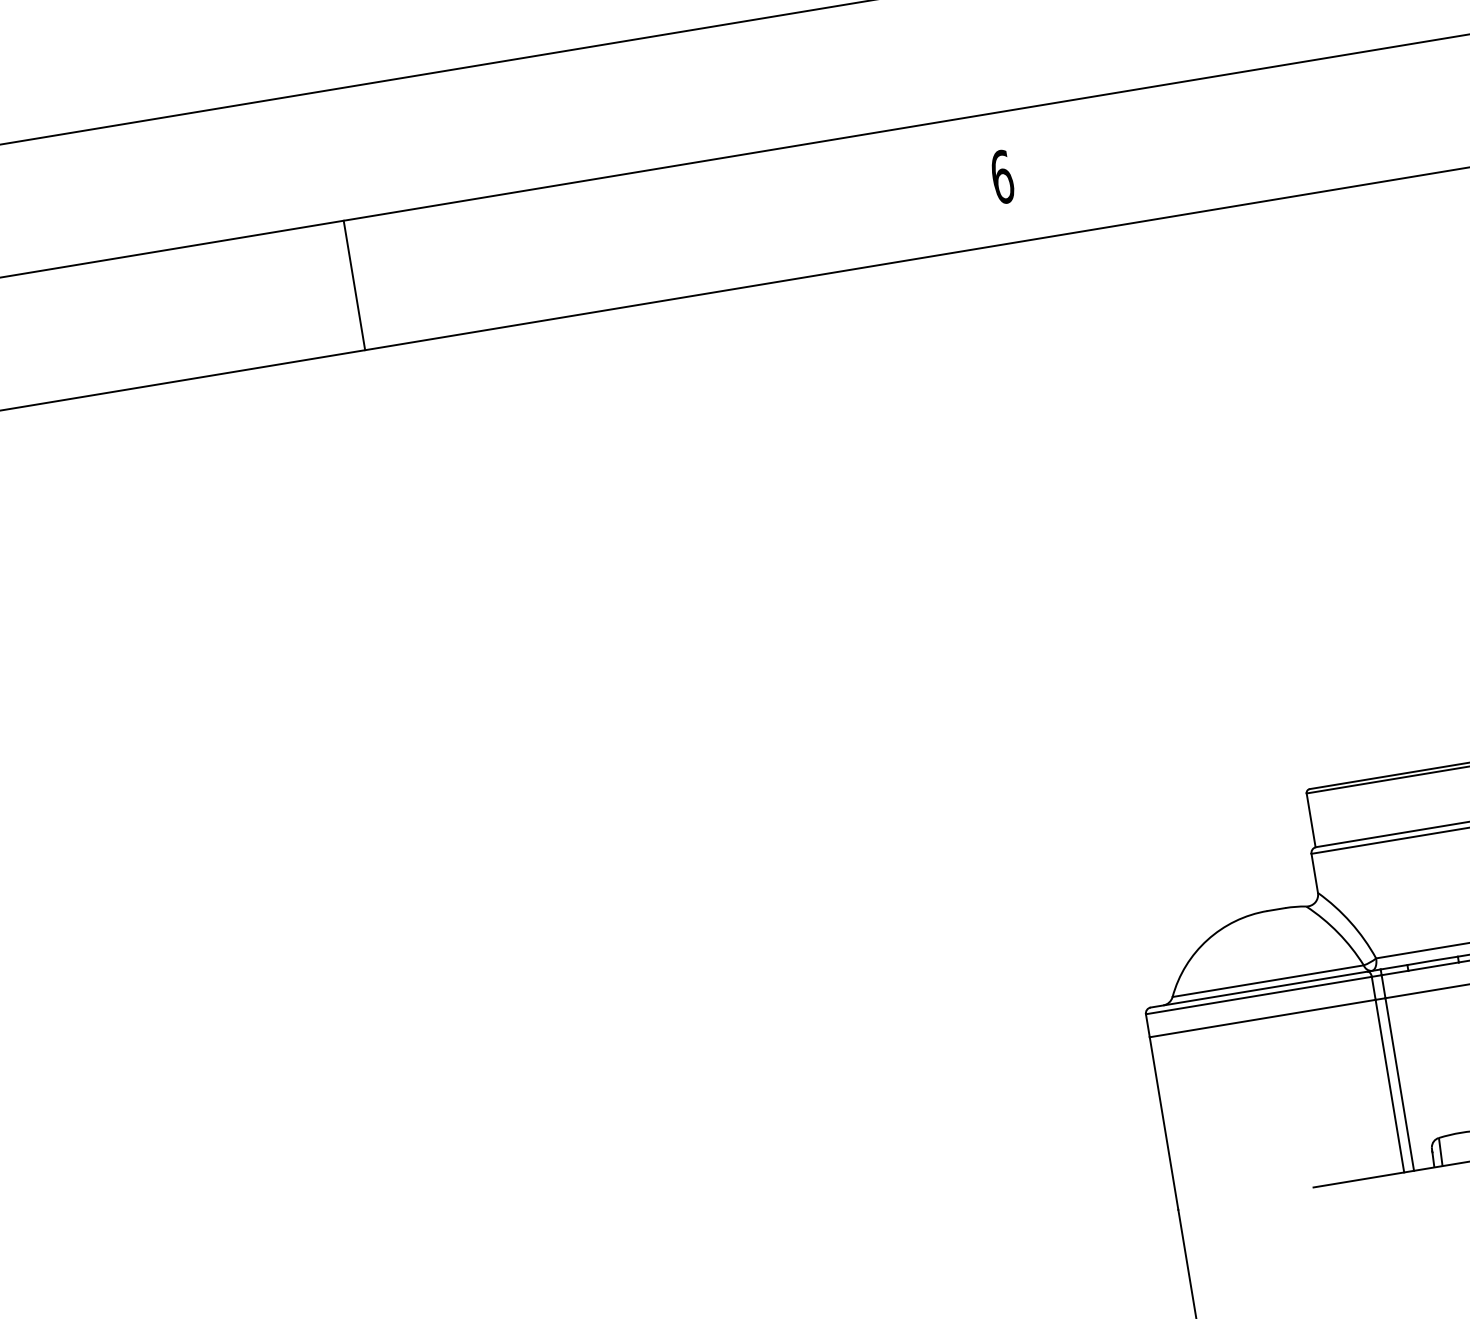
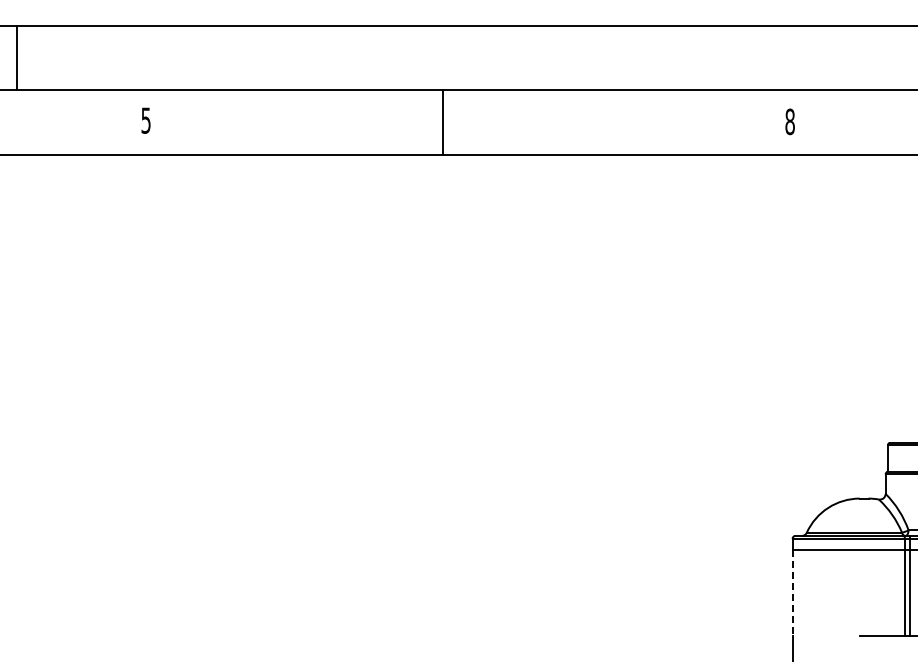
text: (1002, 176) -> (790, 121), 6 -> 8
line: (354, 285) -> (442, 122), moved
line: (1163, 1124) -> (792, 593), solid -> dashed

